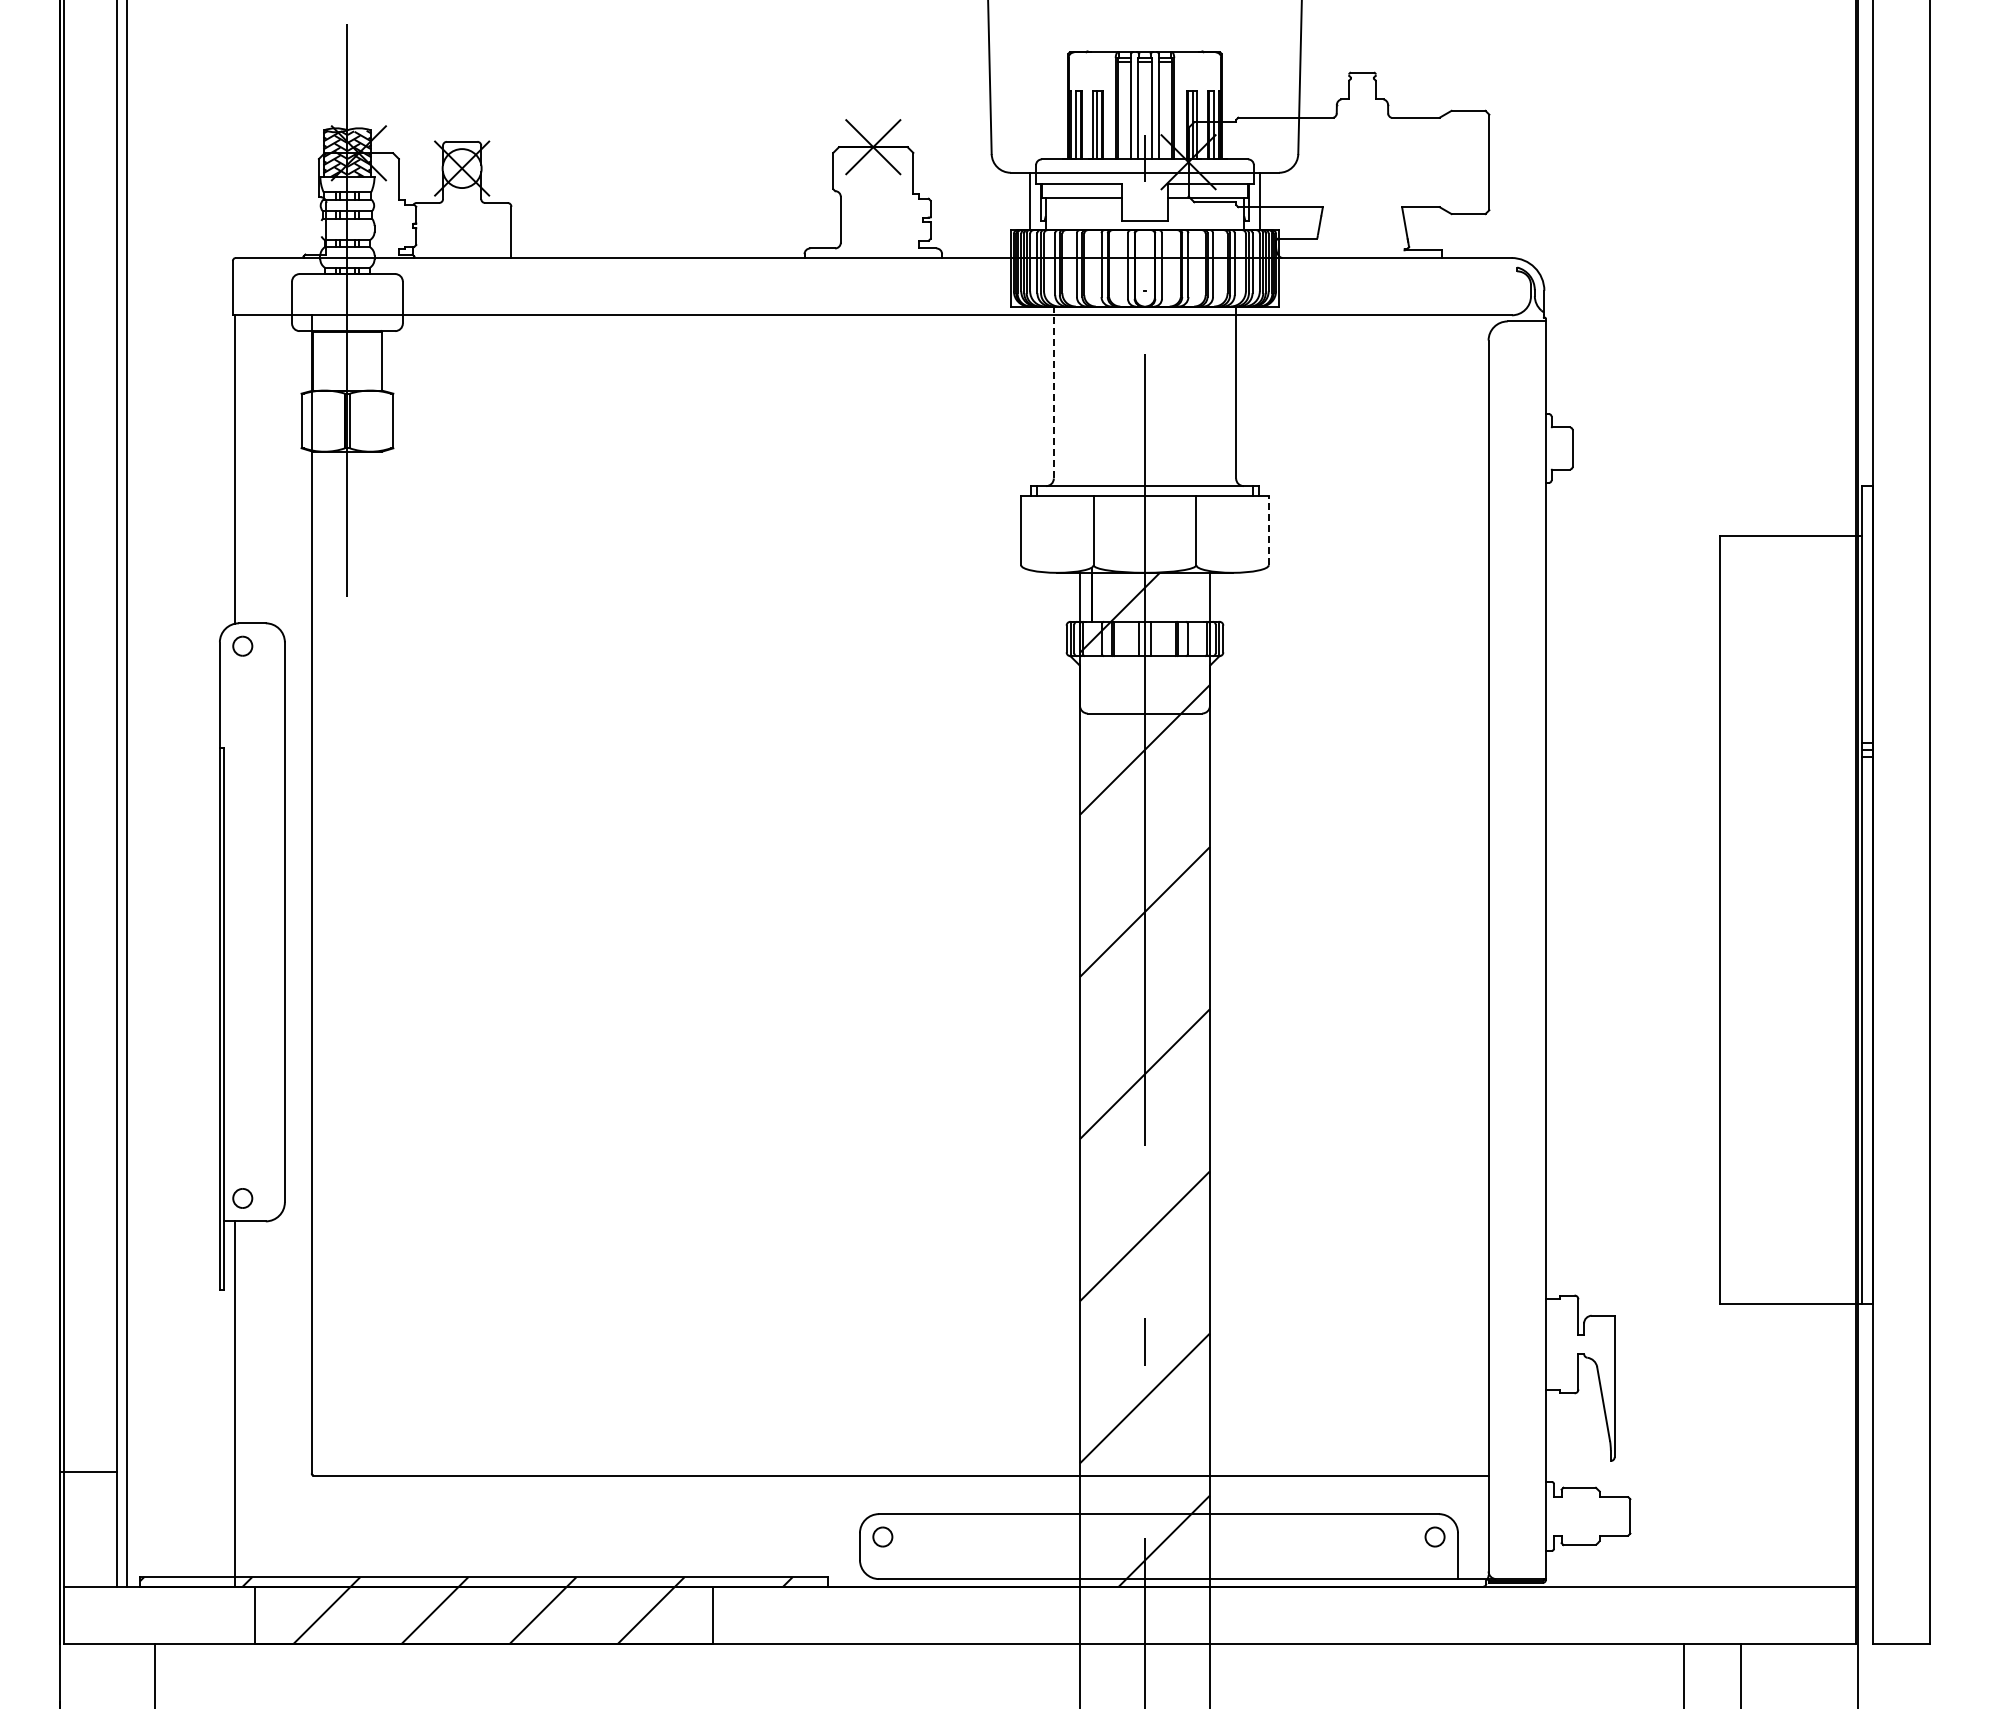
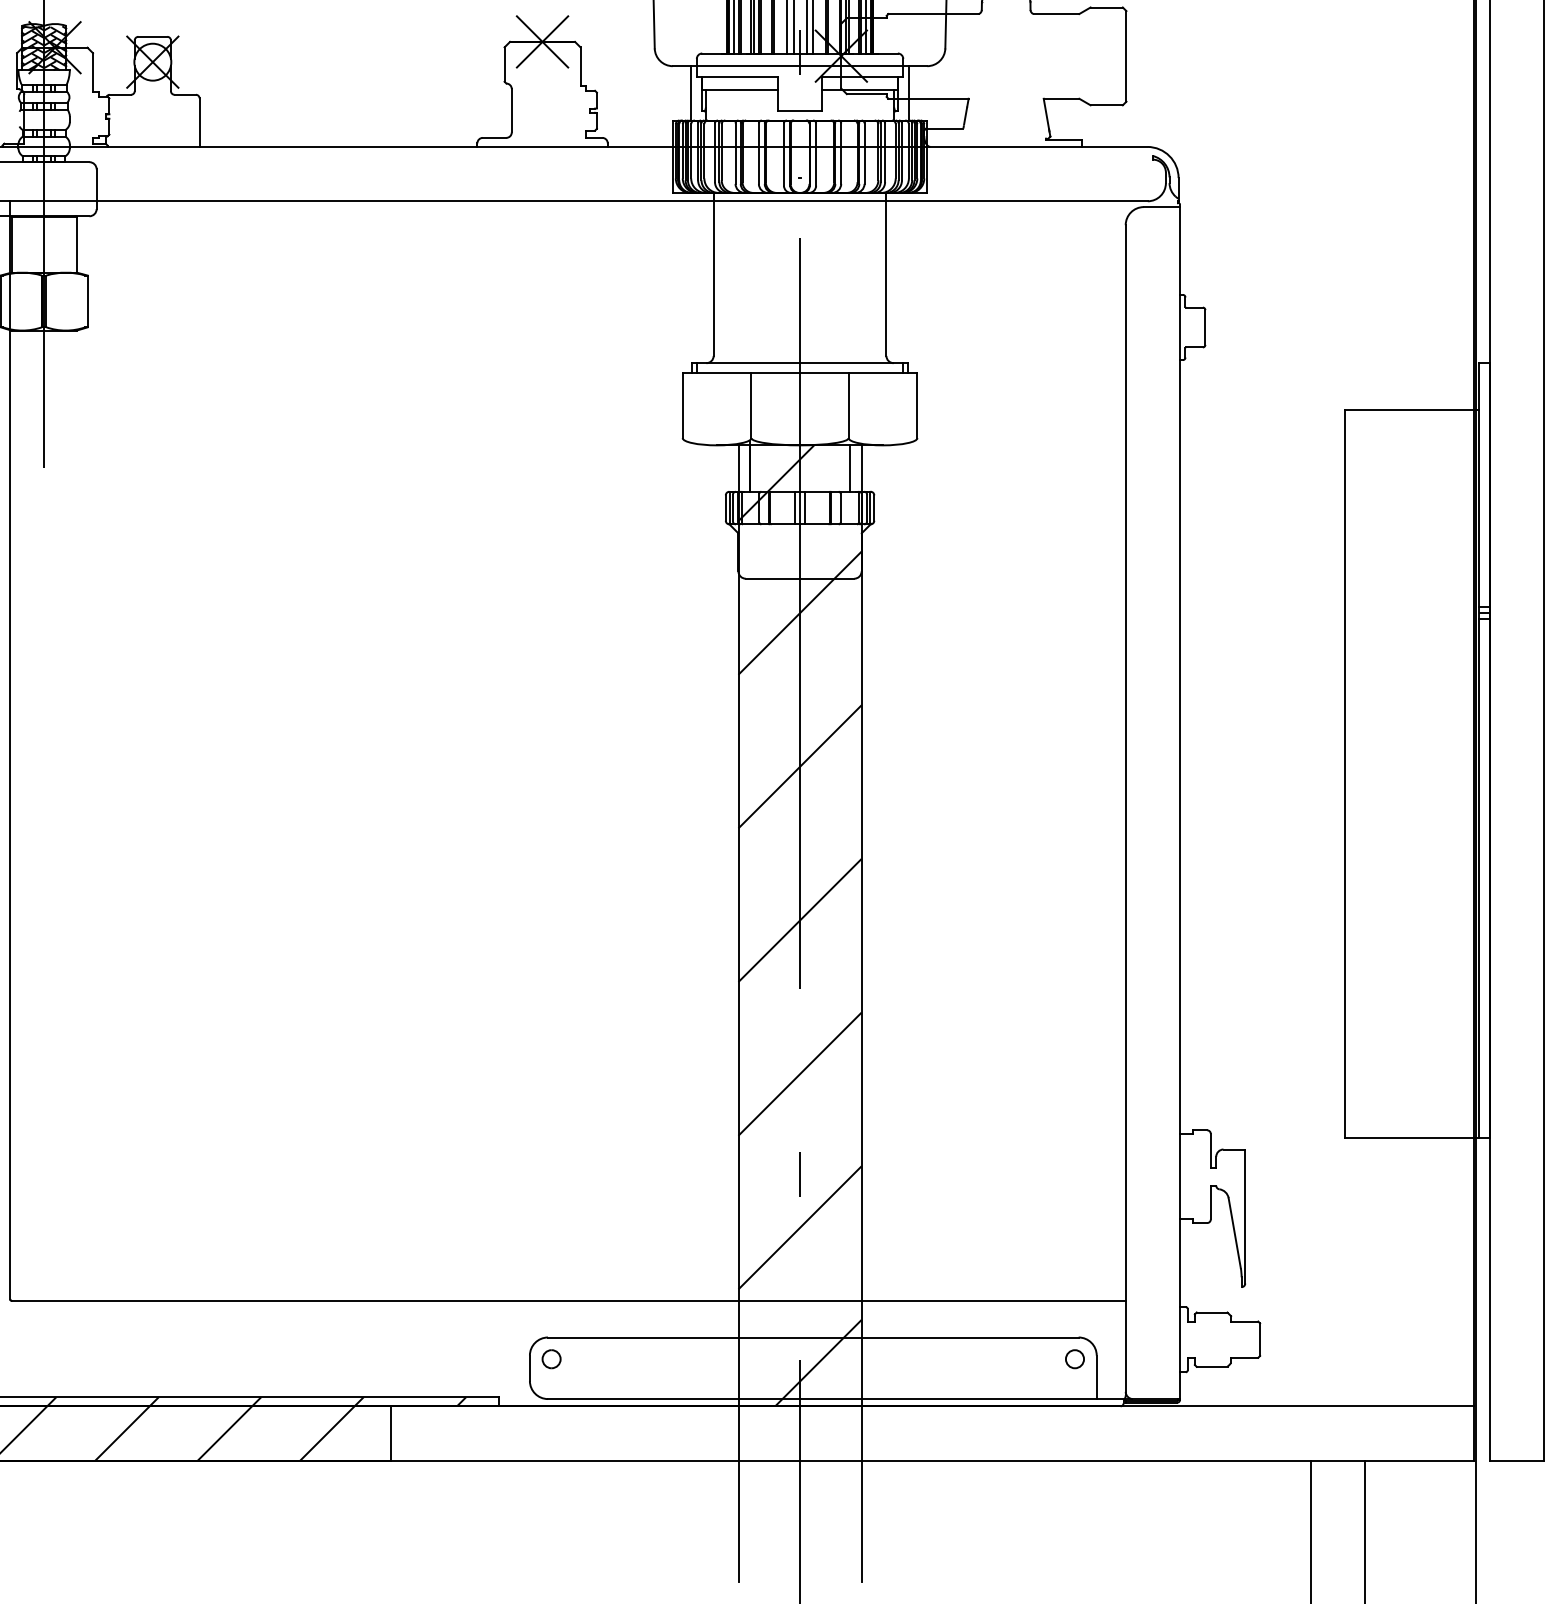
line: (1053, 392) -> (713, 274), dashed -> solid
line: (1268, 530) -> (917, 405), dashed -> solid
line: (1197, 596) -> (849, 467), added

